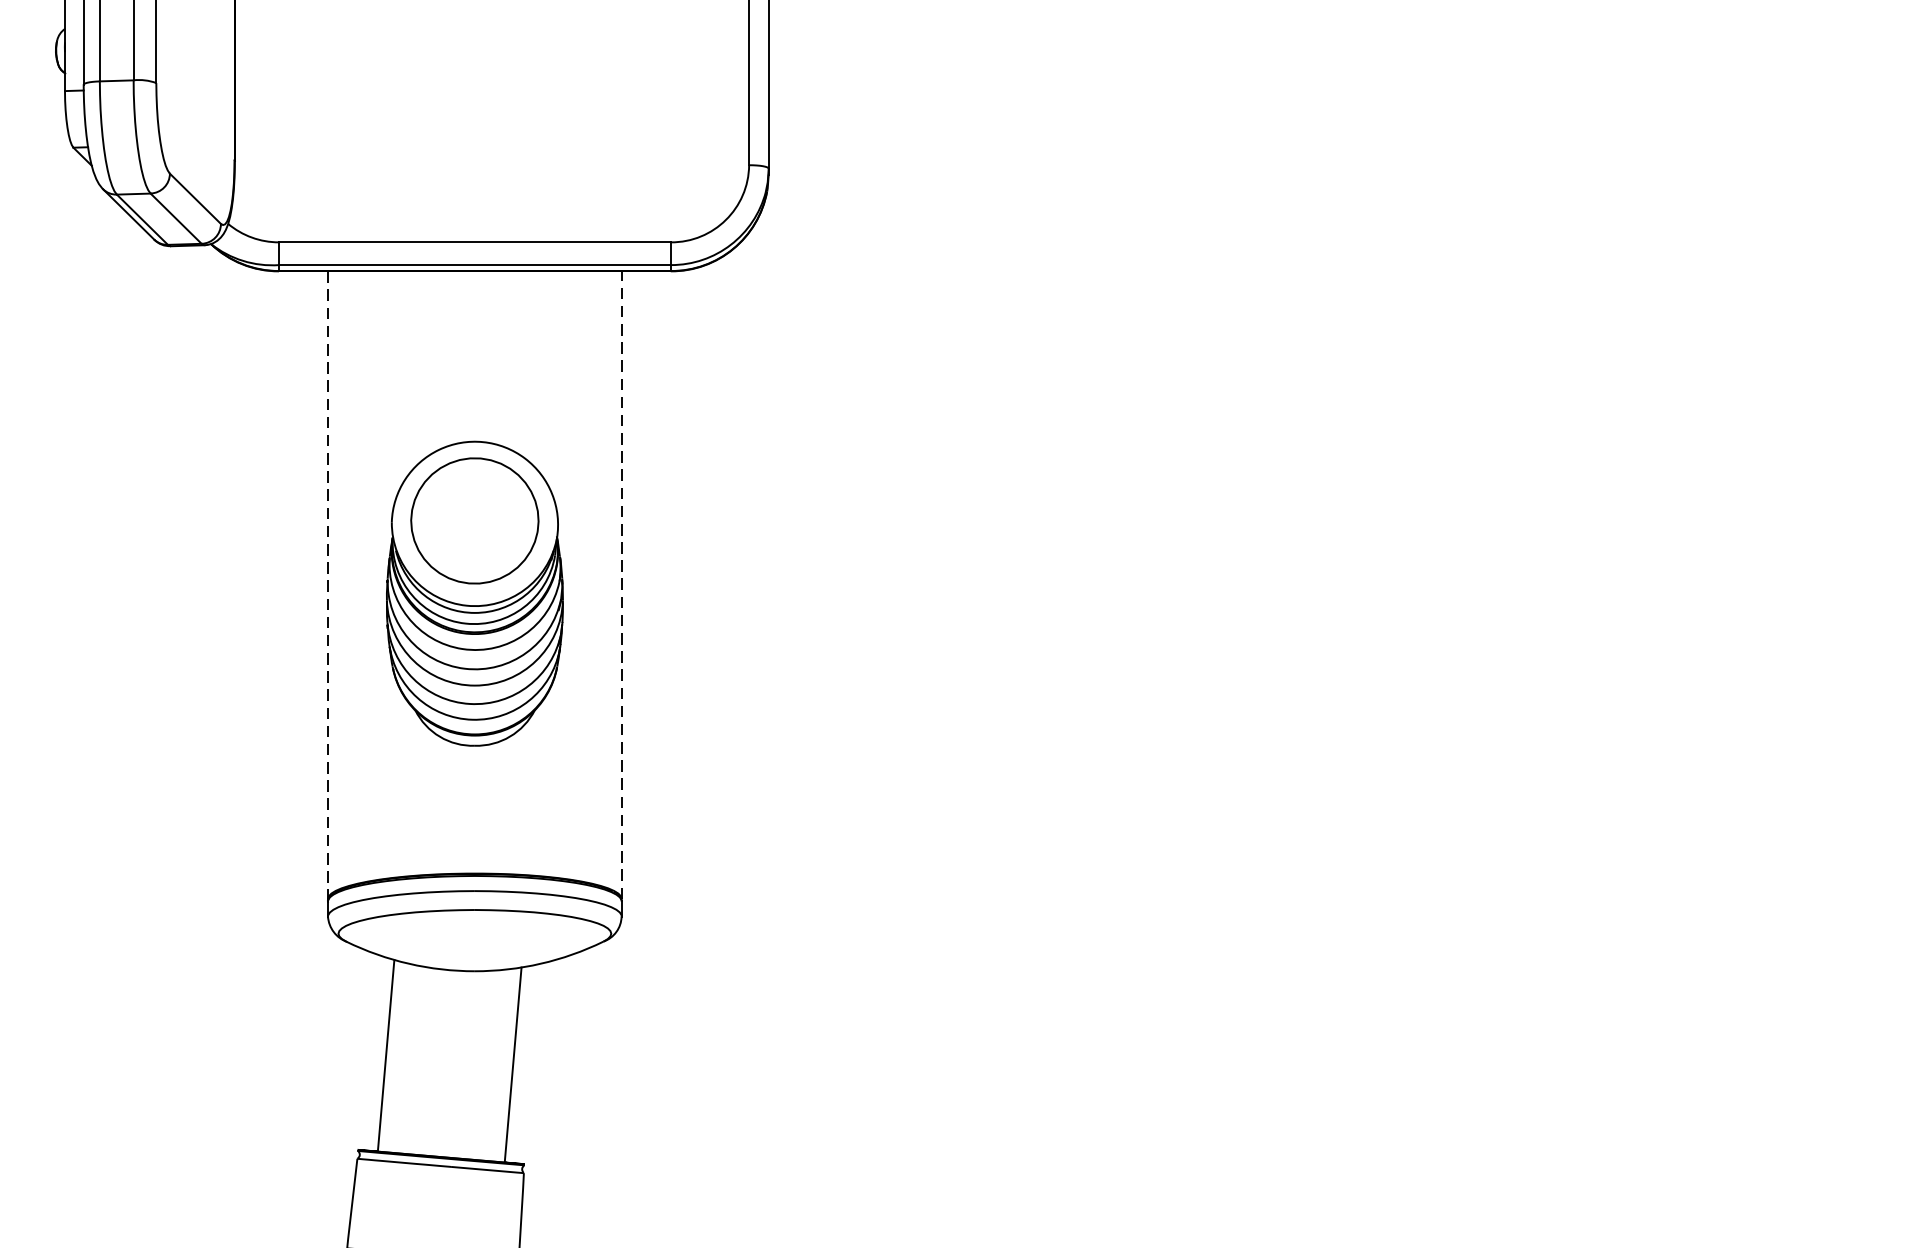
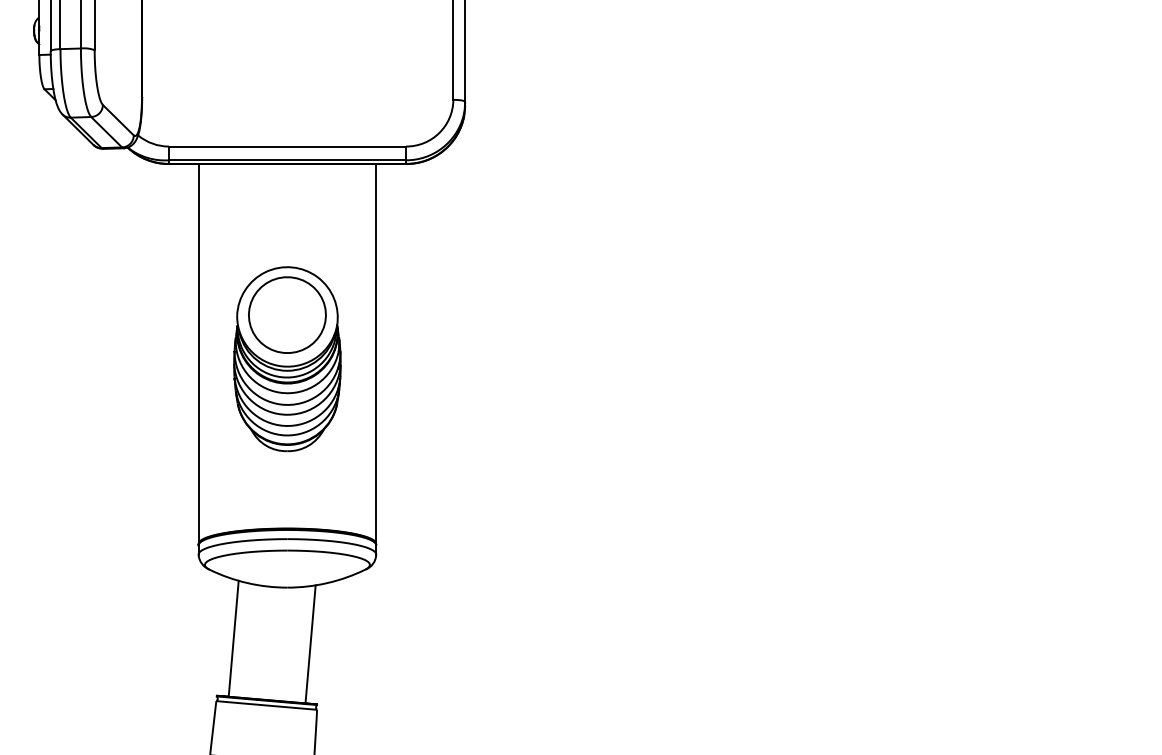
line: (327, 585) -> (198, 354), dashed -> solid
line: (622, 585) -> (376, 354), dashed -> solid

